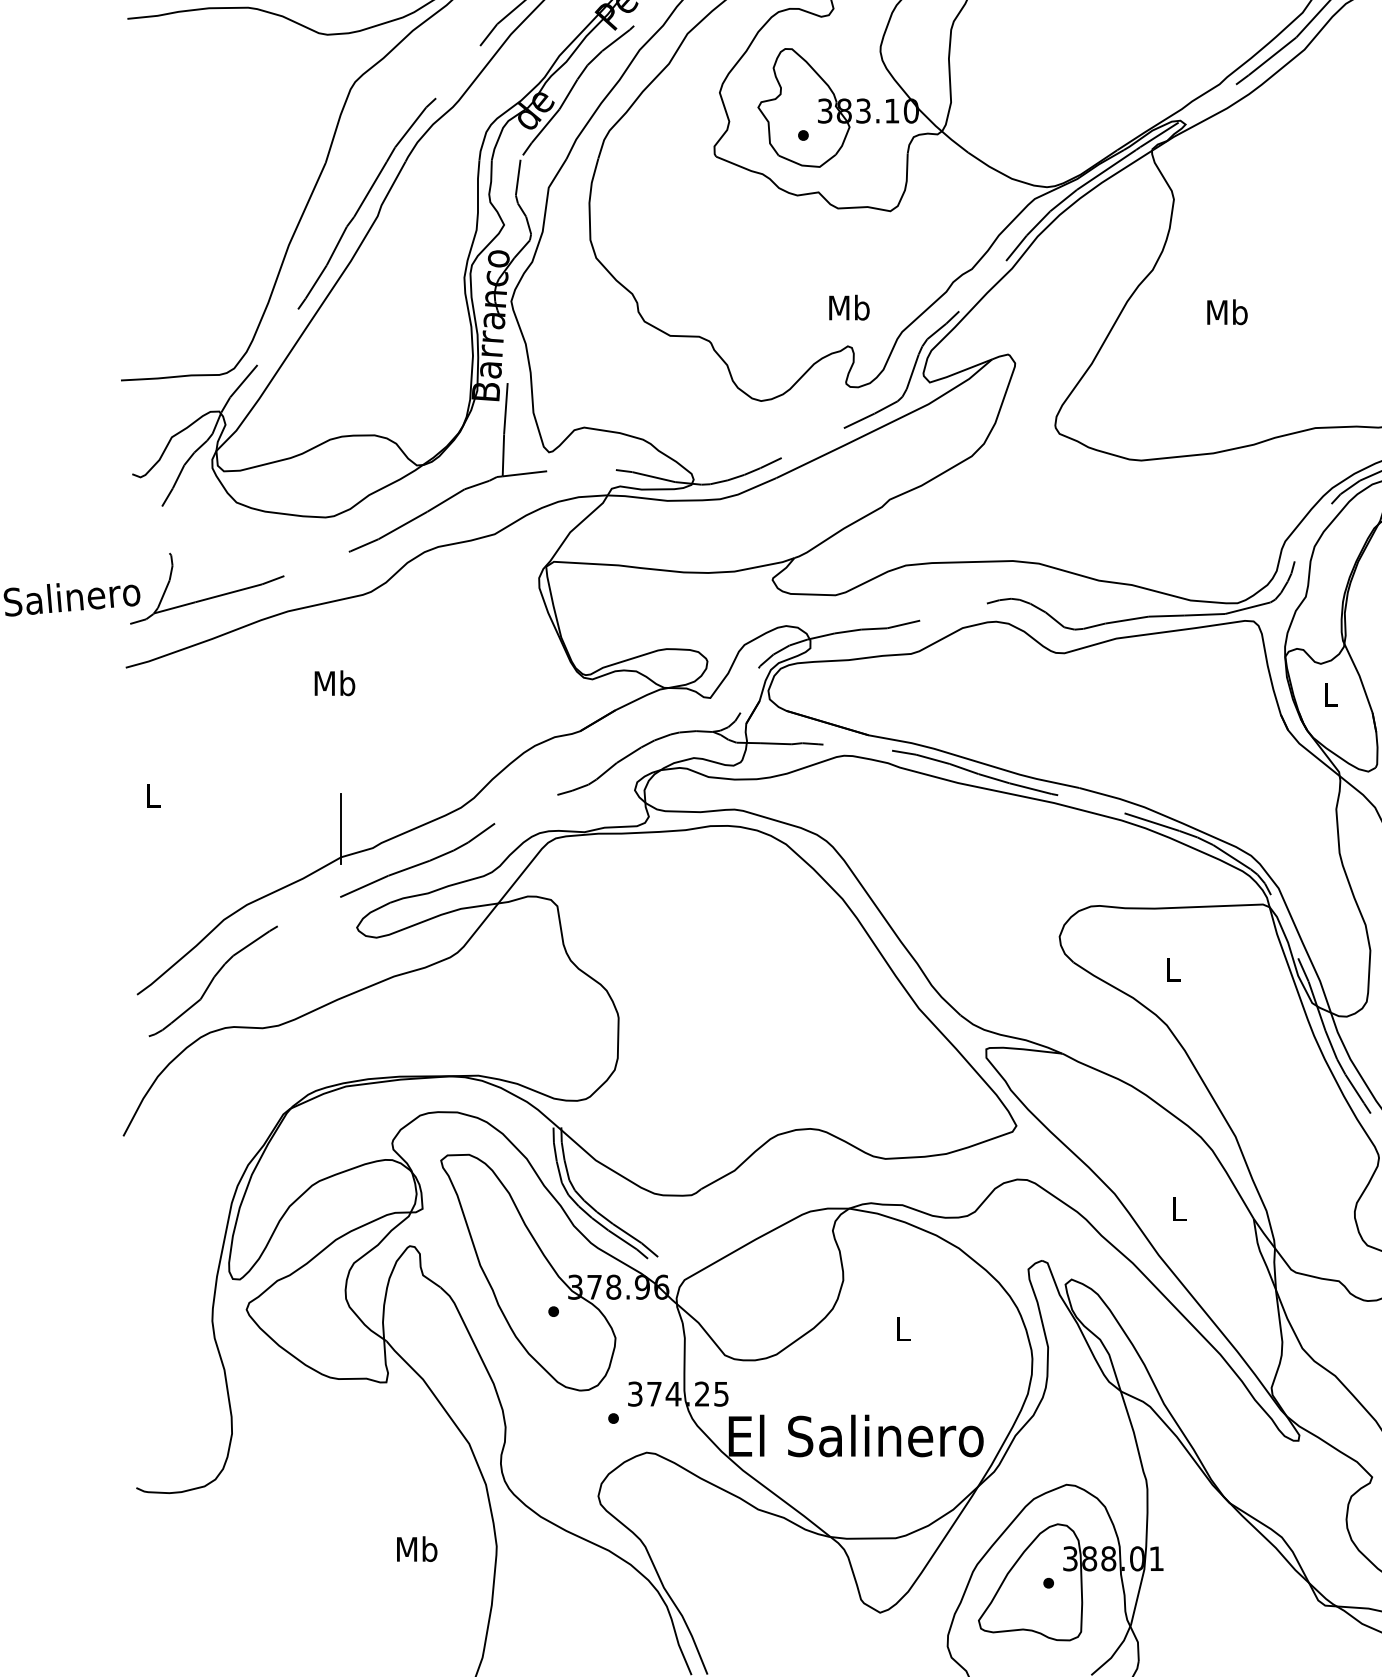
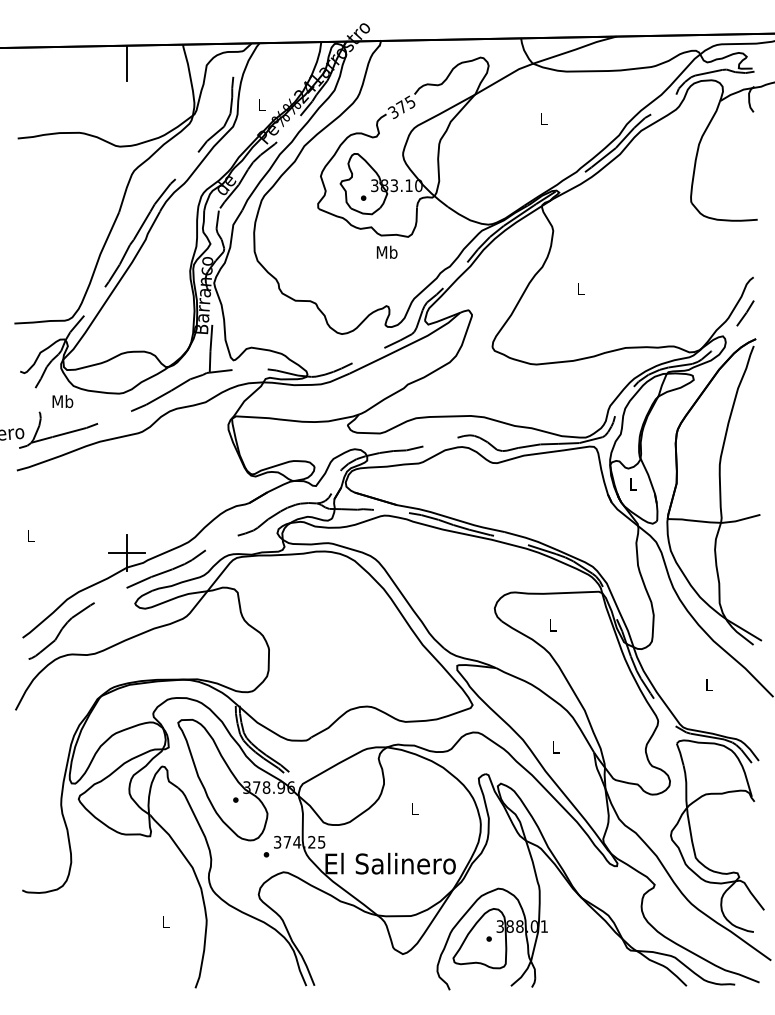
text: (848, 306) -> (386, 251), moved
text: (1227, 311) -> (580, 288), Mb -> L
text: (334, 683) -> (62, 401), moved
line: (340, 829) -> (126, 553), added
text: (416, 1548) -> (165, 921), Mb -> L

